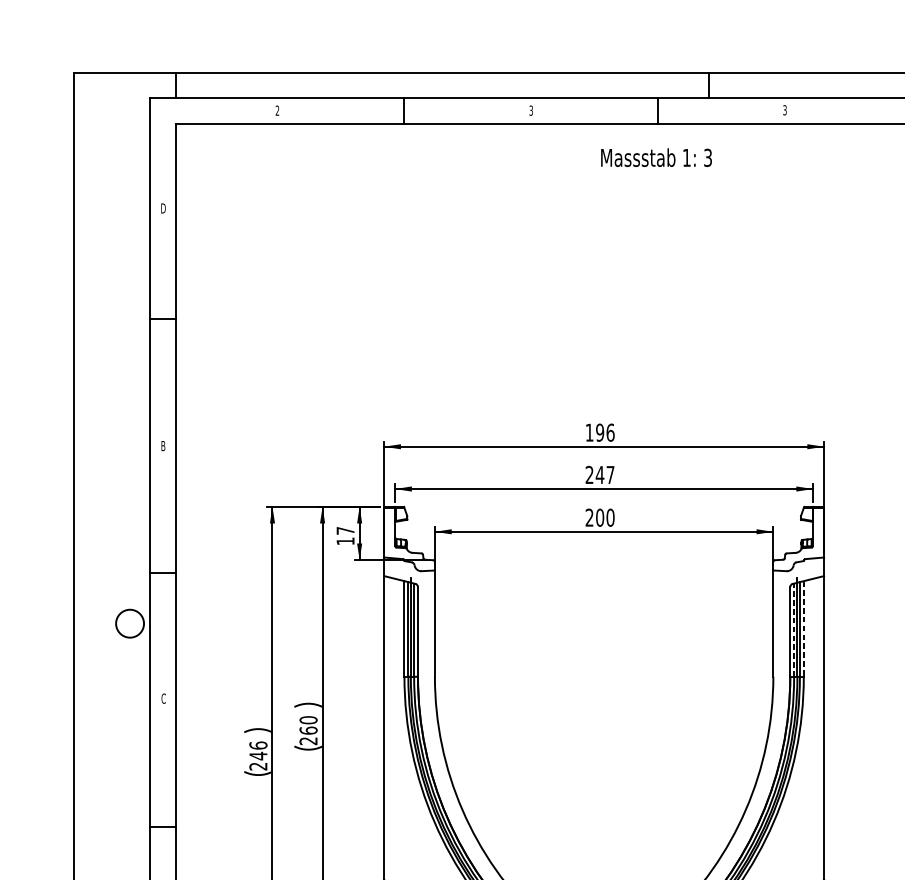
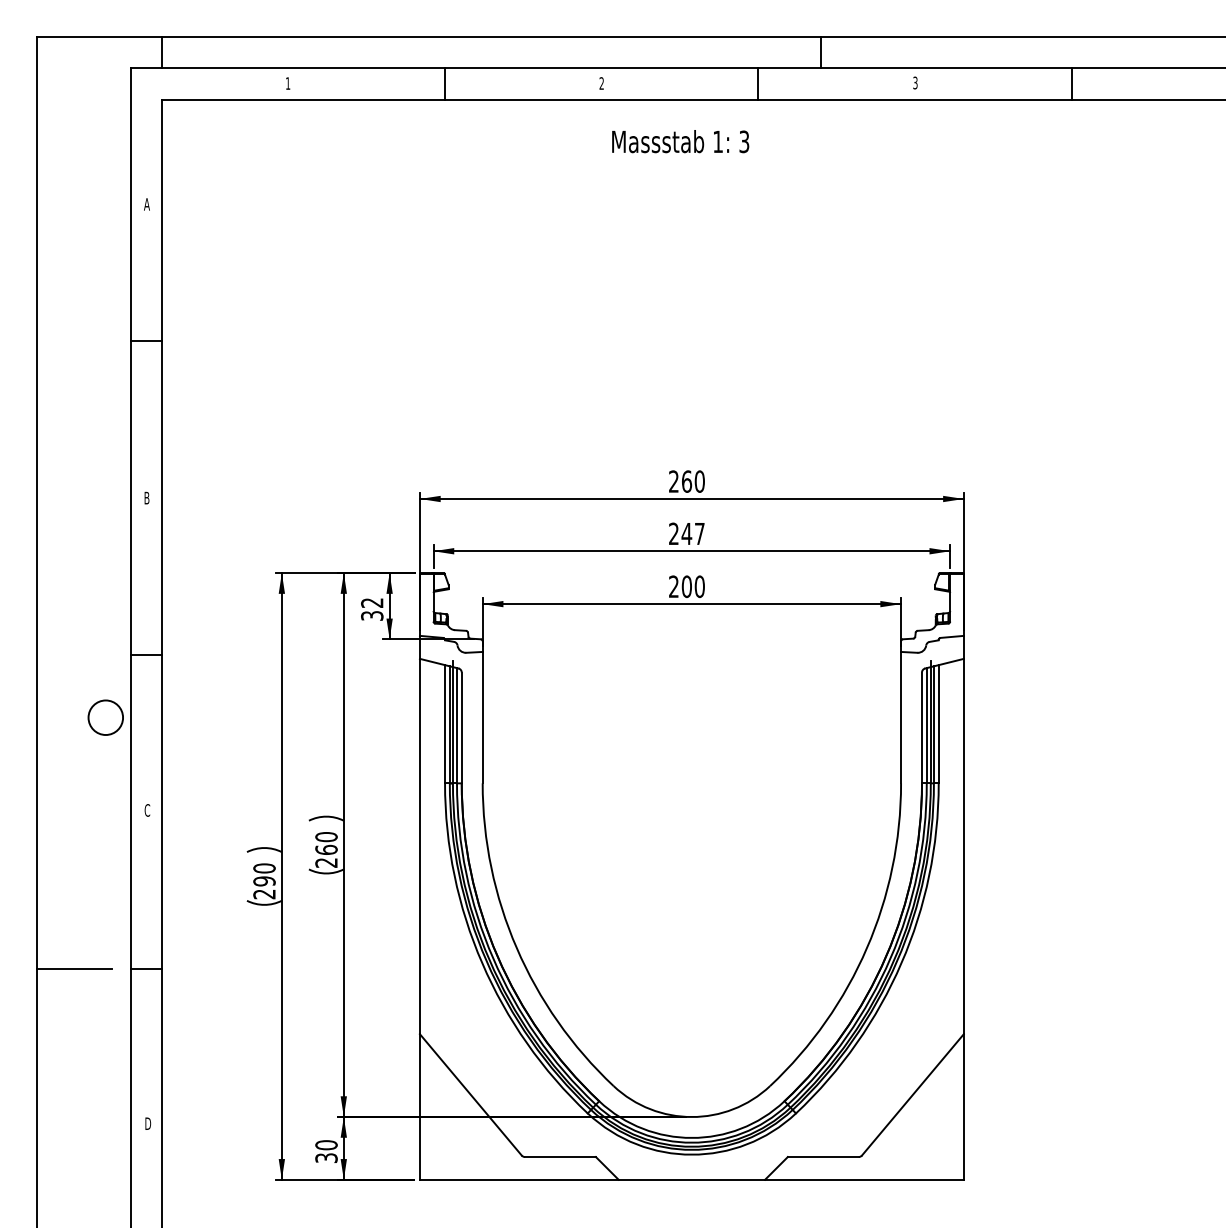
text: (277, 110) -> (287, 83), 2 -> 1
text: (531, 110) -> (601, 83), 3 -> 2
text: (656, 157) -> (680, 141), moved
text: (162, 208) -> (146, 204), D -> A
text: (599, 432) -> (686, 481), 196 -> 260
text: (345, 536) -> (372, 609), 17 -> 32
line: (793, 629) -> (926, 725), dashed -> solid
line: (803, 629) -> (938, 724), dashed -> solid
text: (258, 750) -> (264, 874), 246 -> 290
line: (104, 826) -> (74, 968), added

